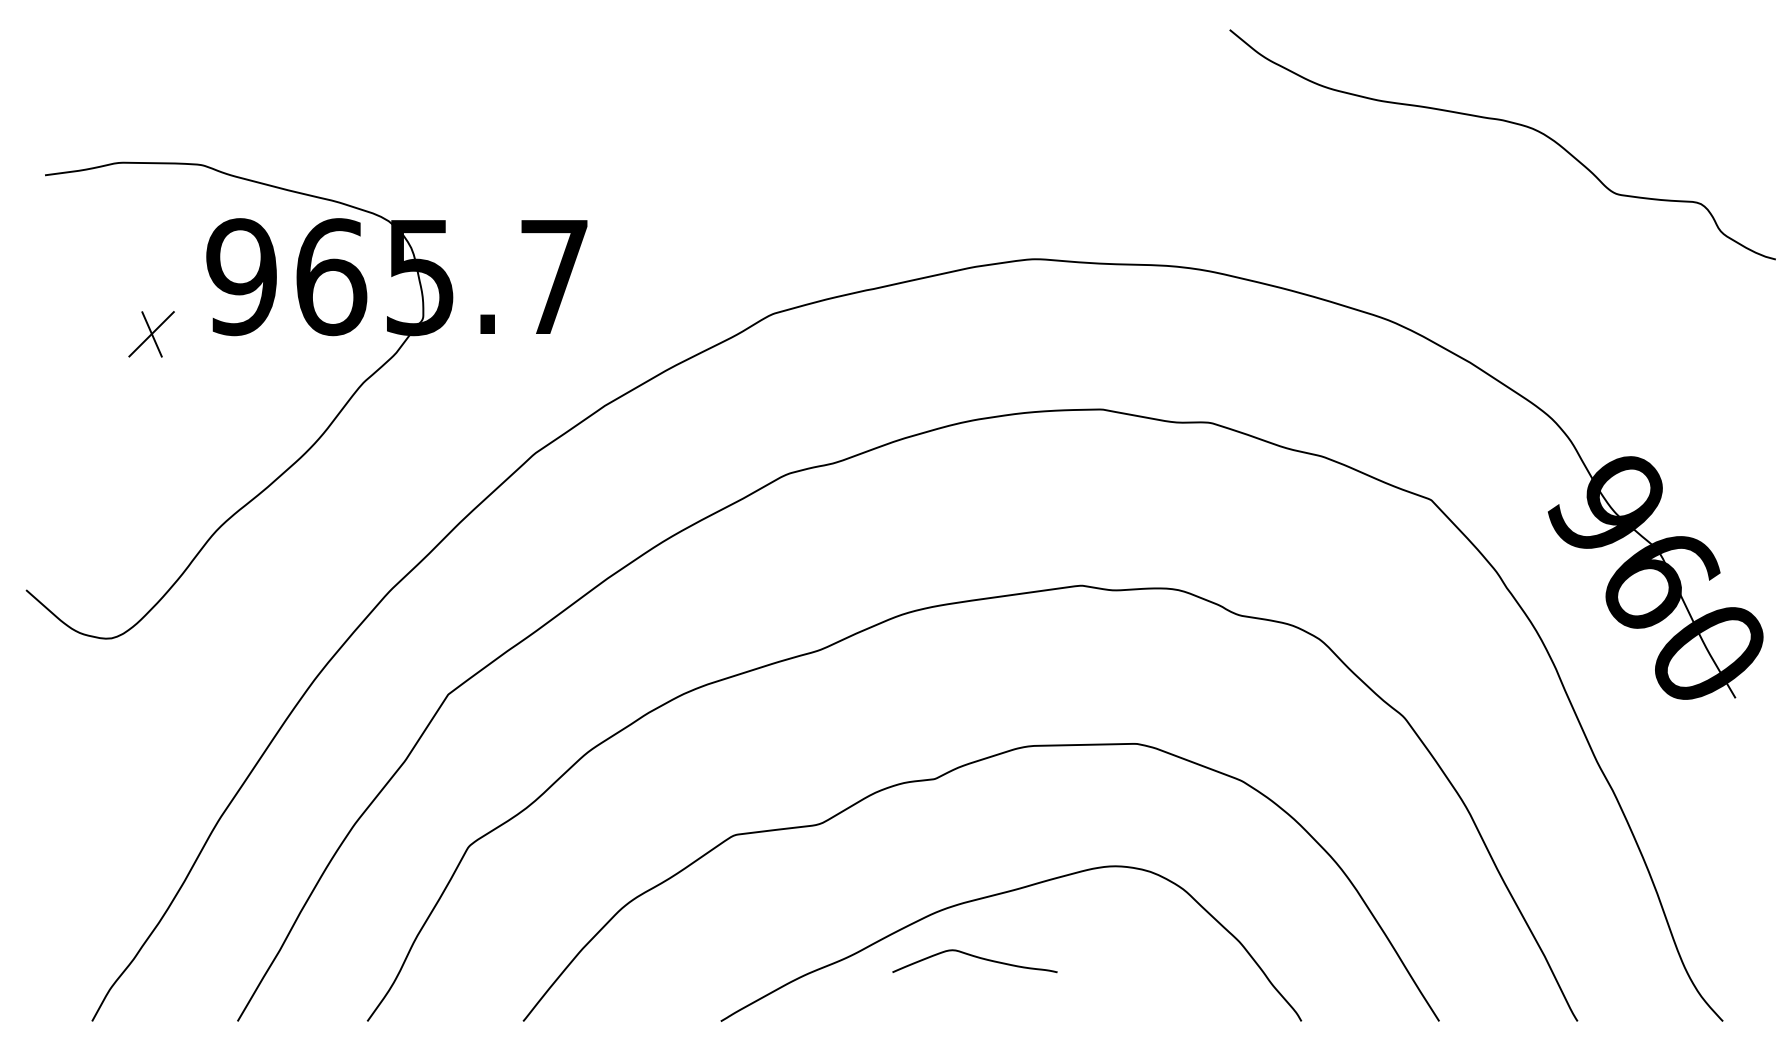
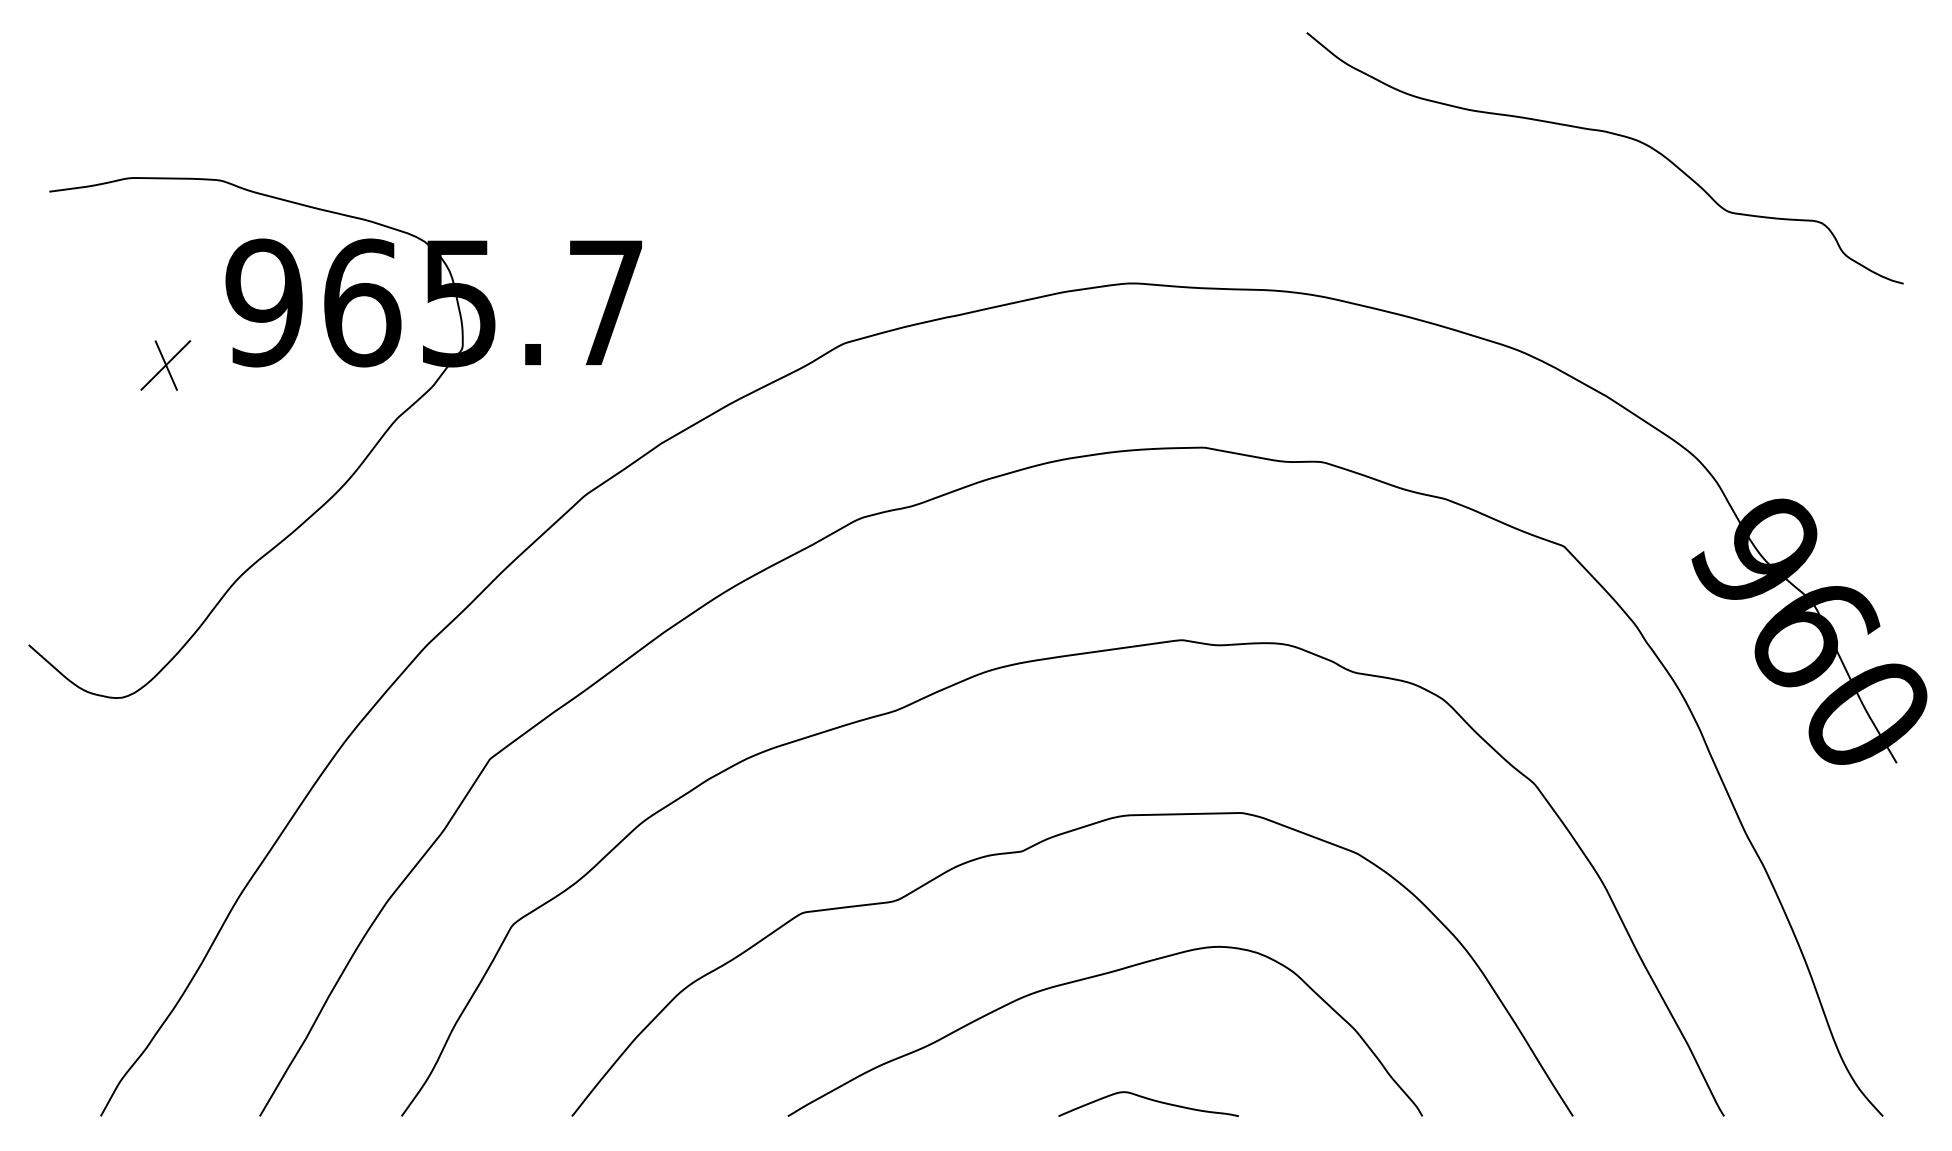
curve: (1506, 122) -> (1609, 134), moved
curve: (974, 957) -> (1148, 1100), moved

